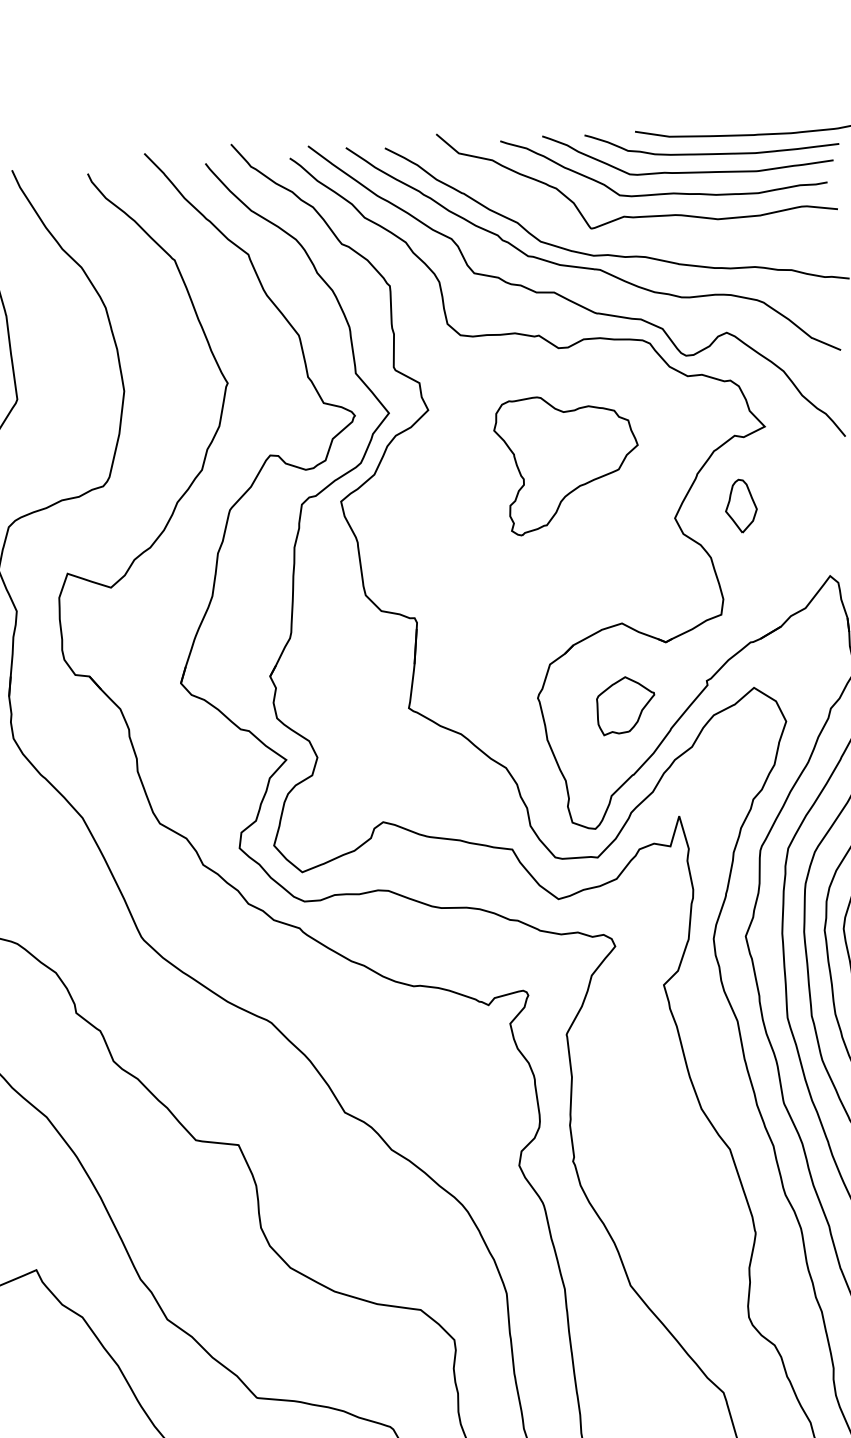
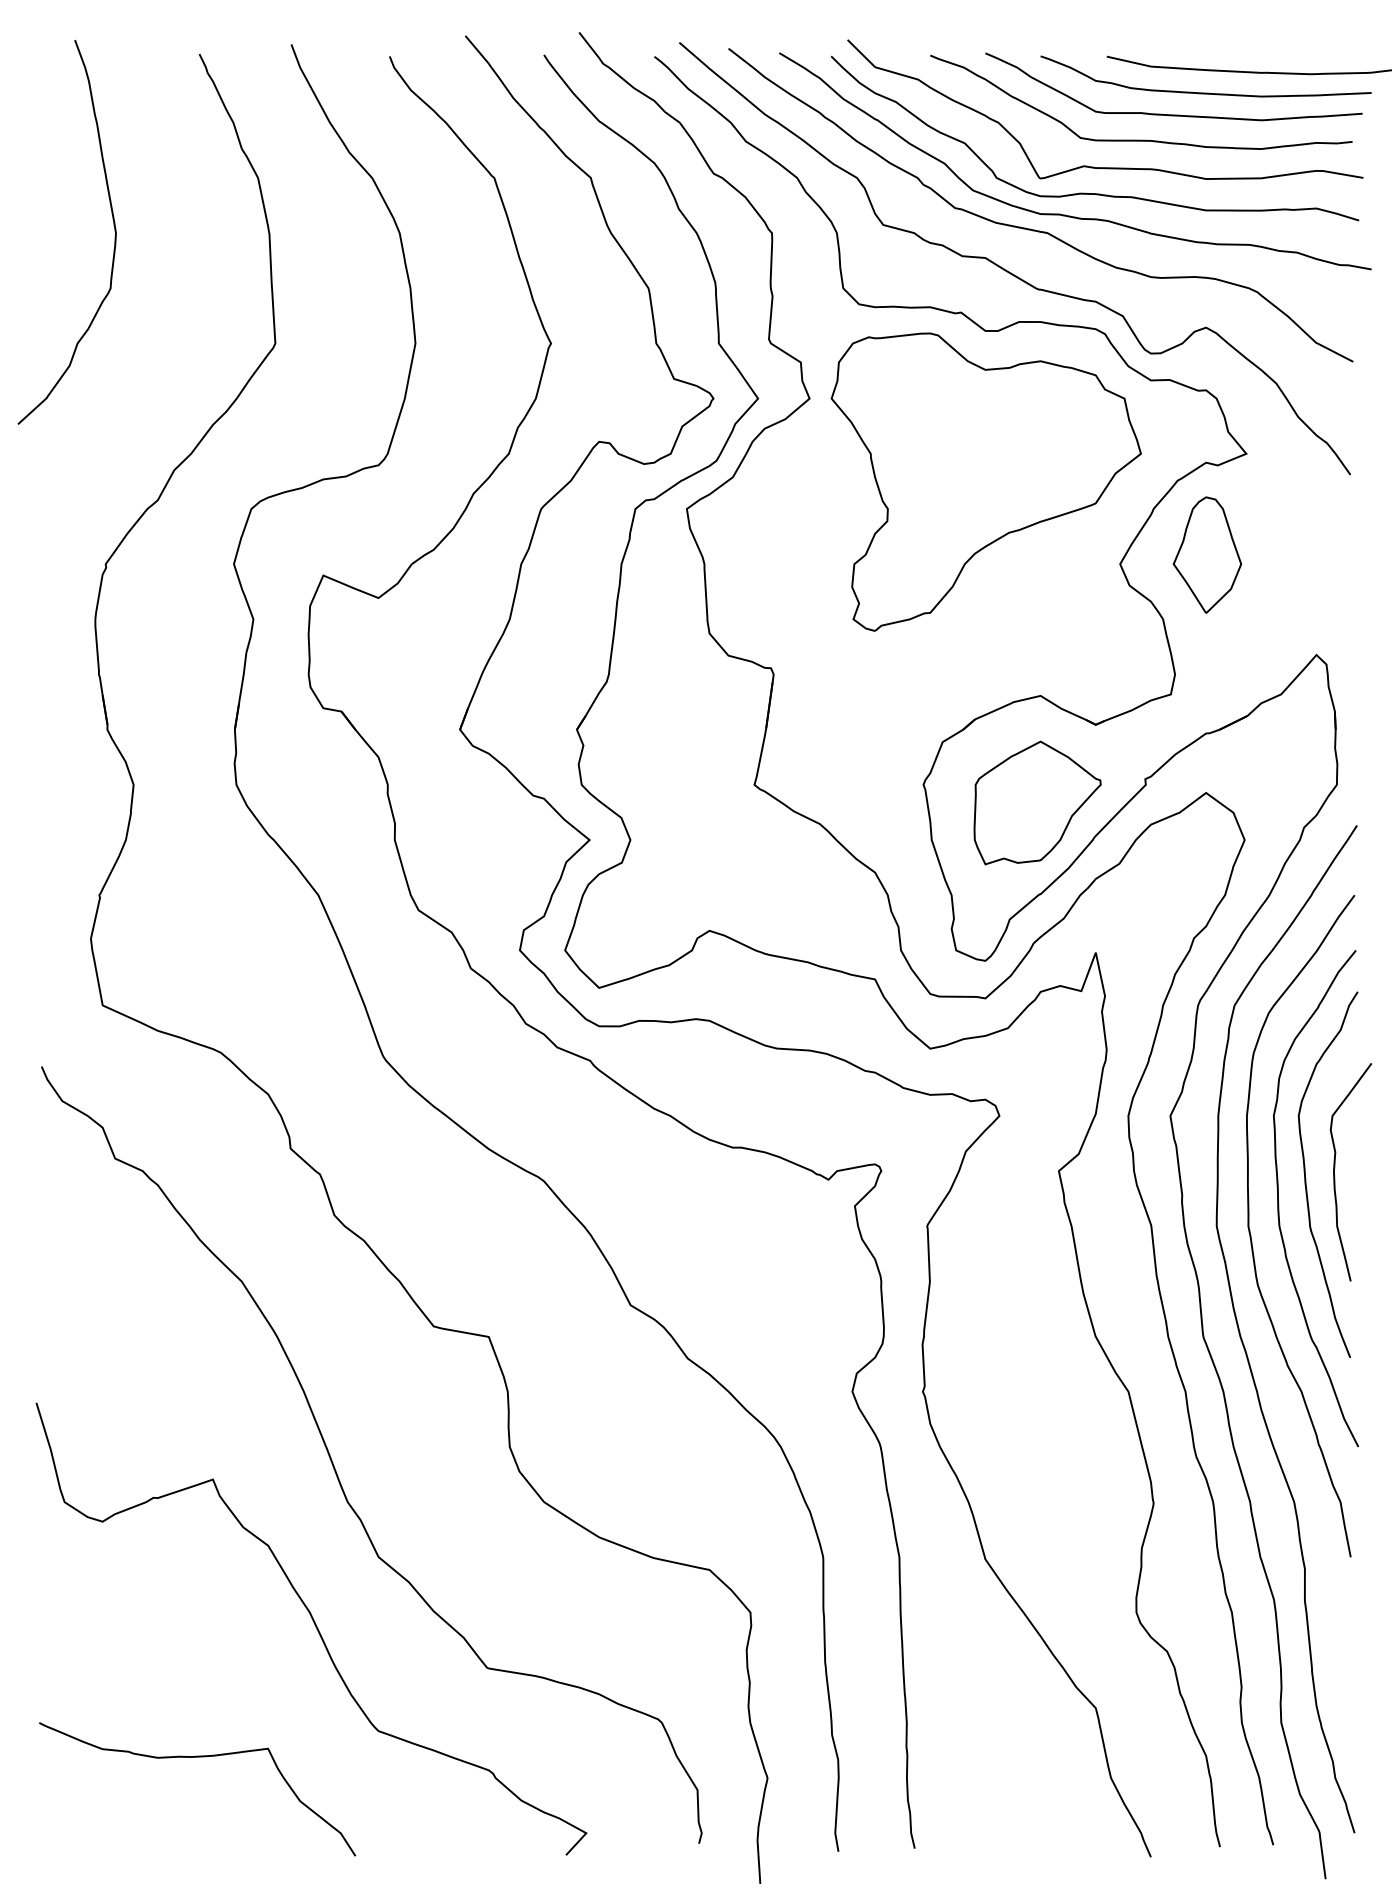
curve: (626, 236) -> (1085, 192), added
part: (567, 463) -> (985, 481), size x1.67
part: (741, 505) -> (1207, 554), size x1.67
part: (625, 705) -> (1037, 802), size x1.67

